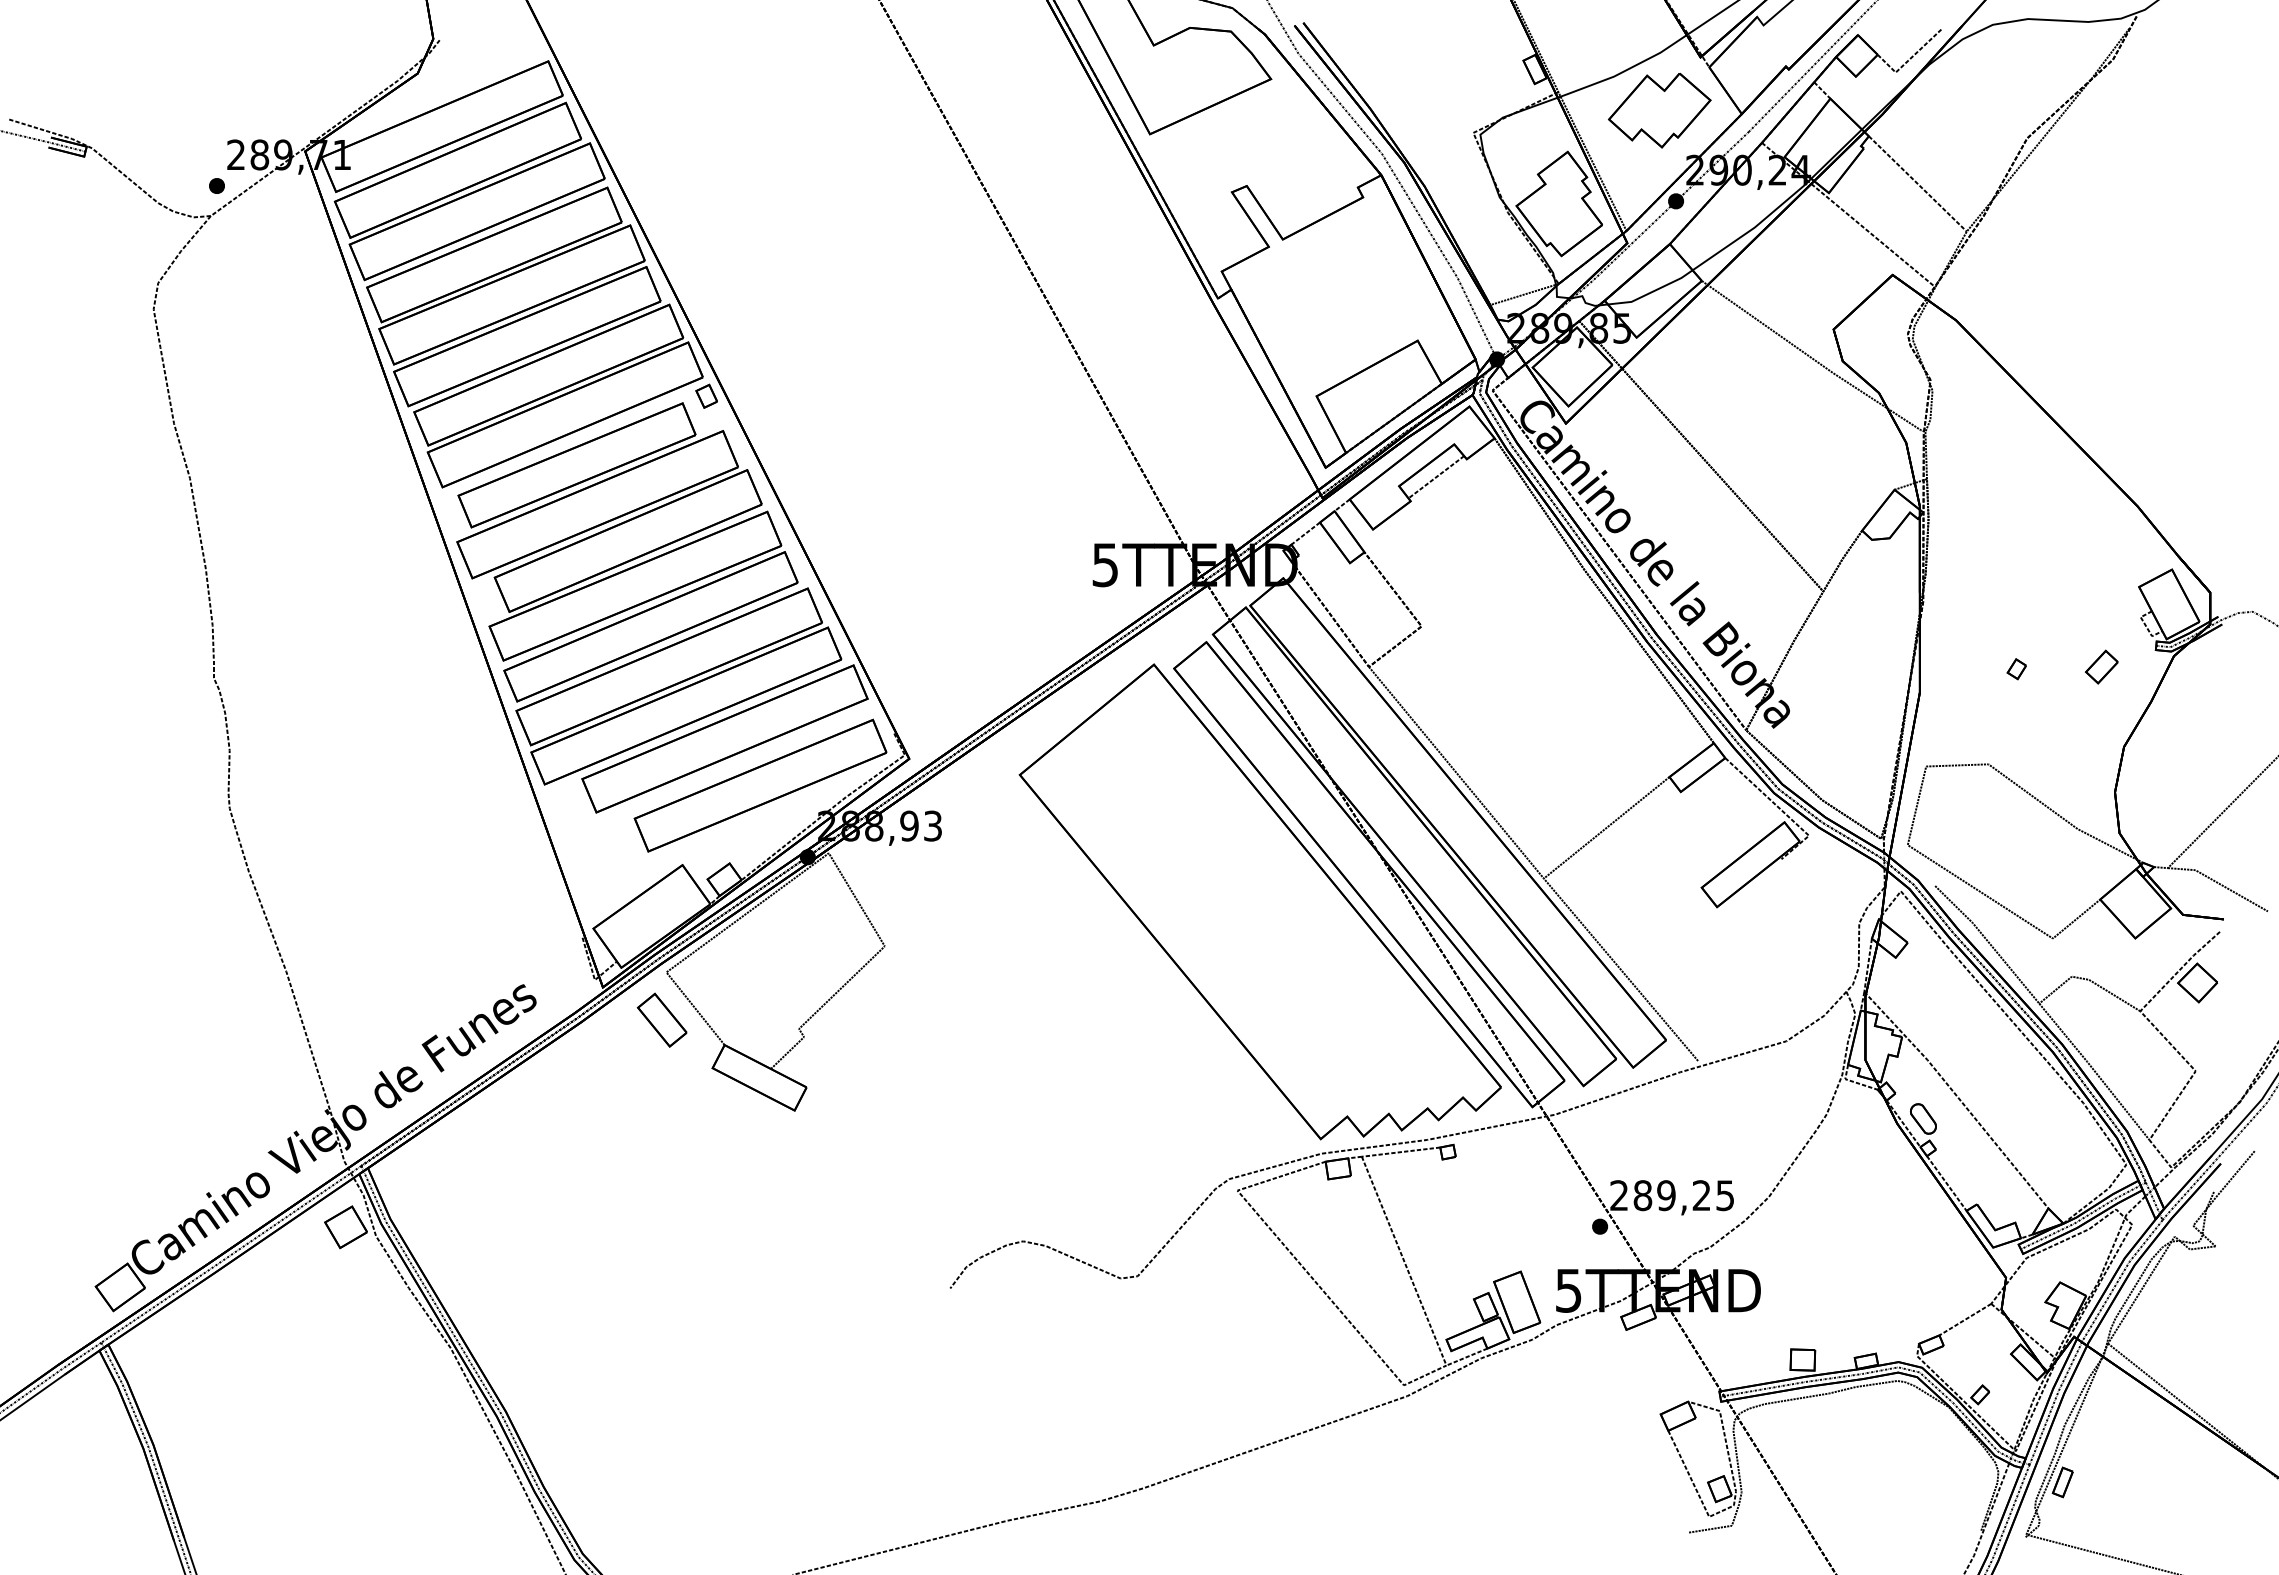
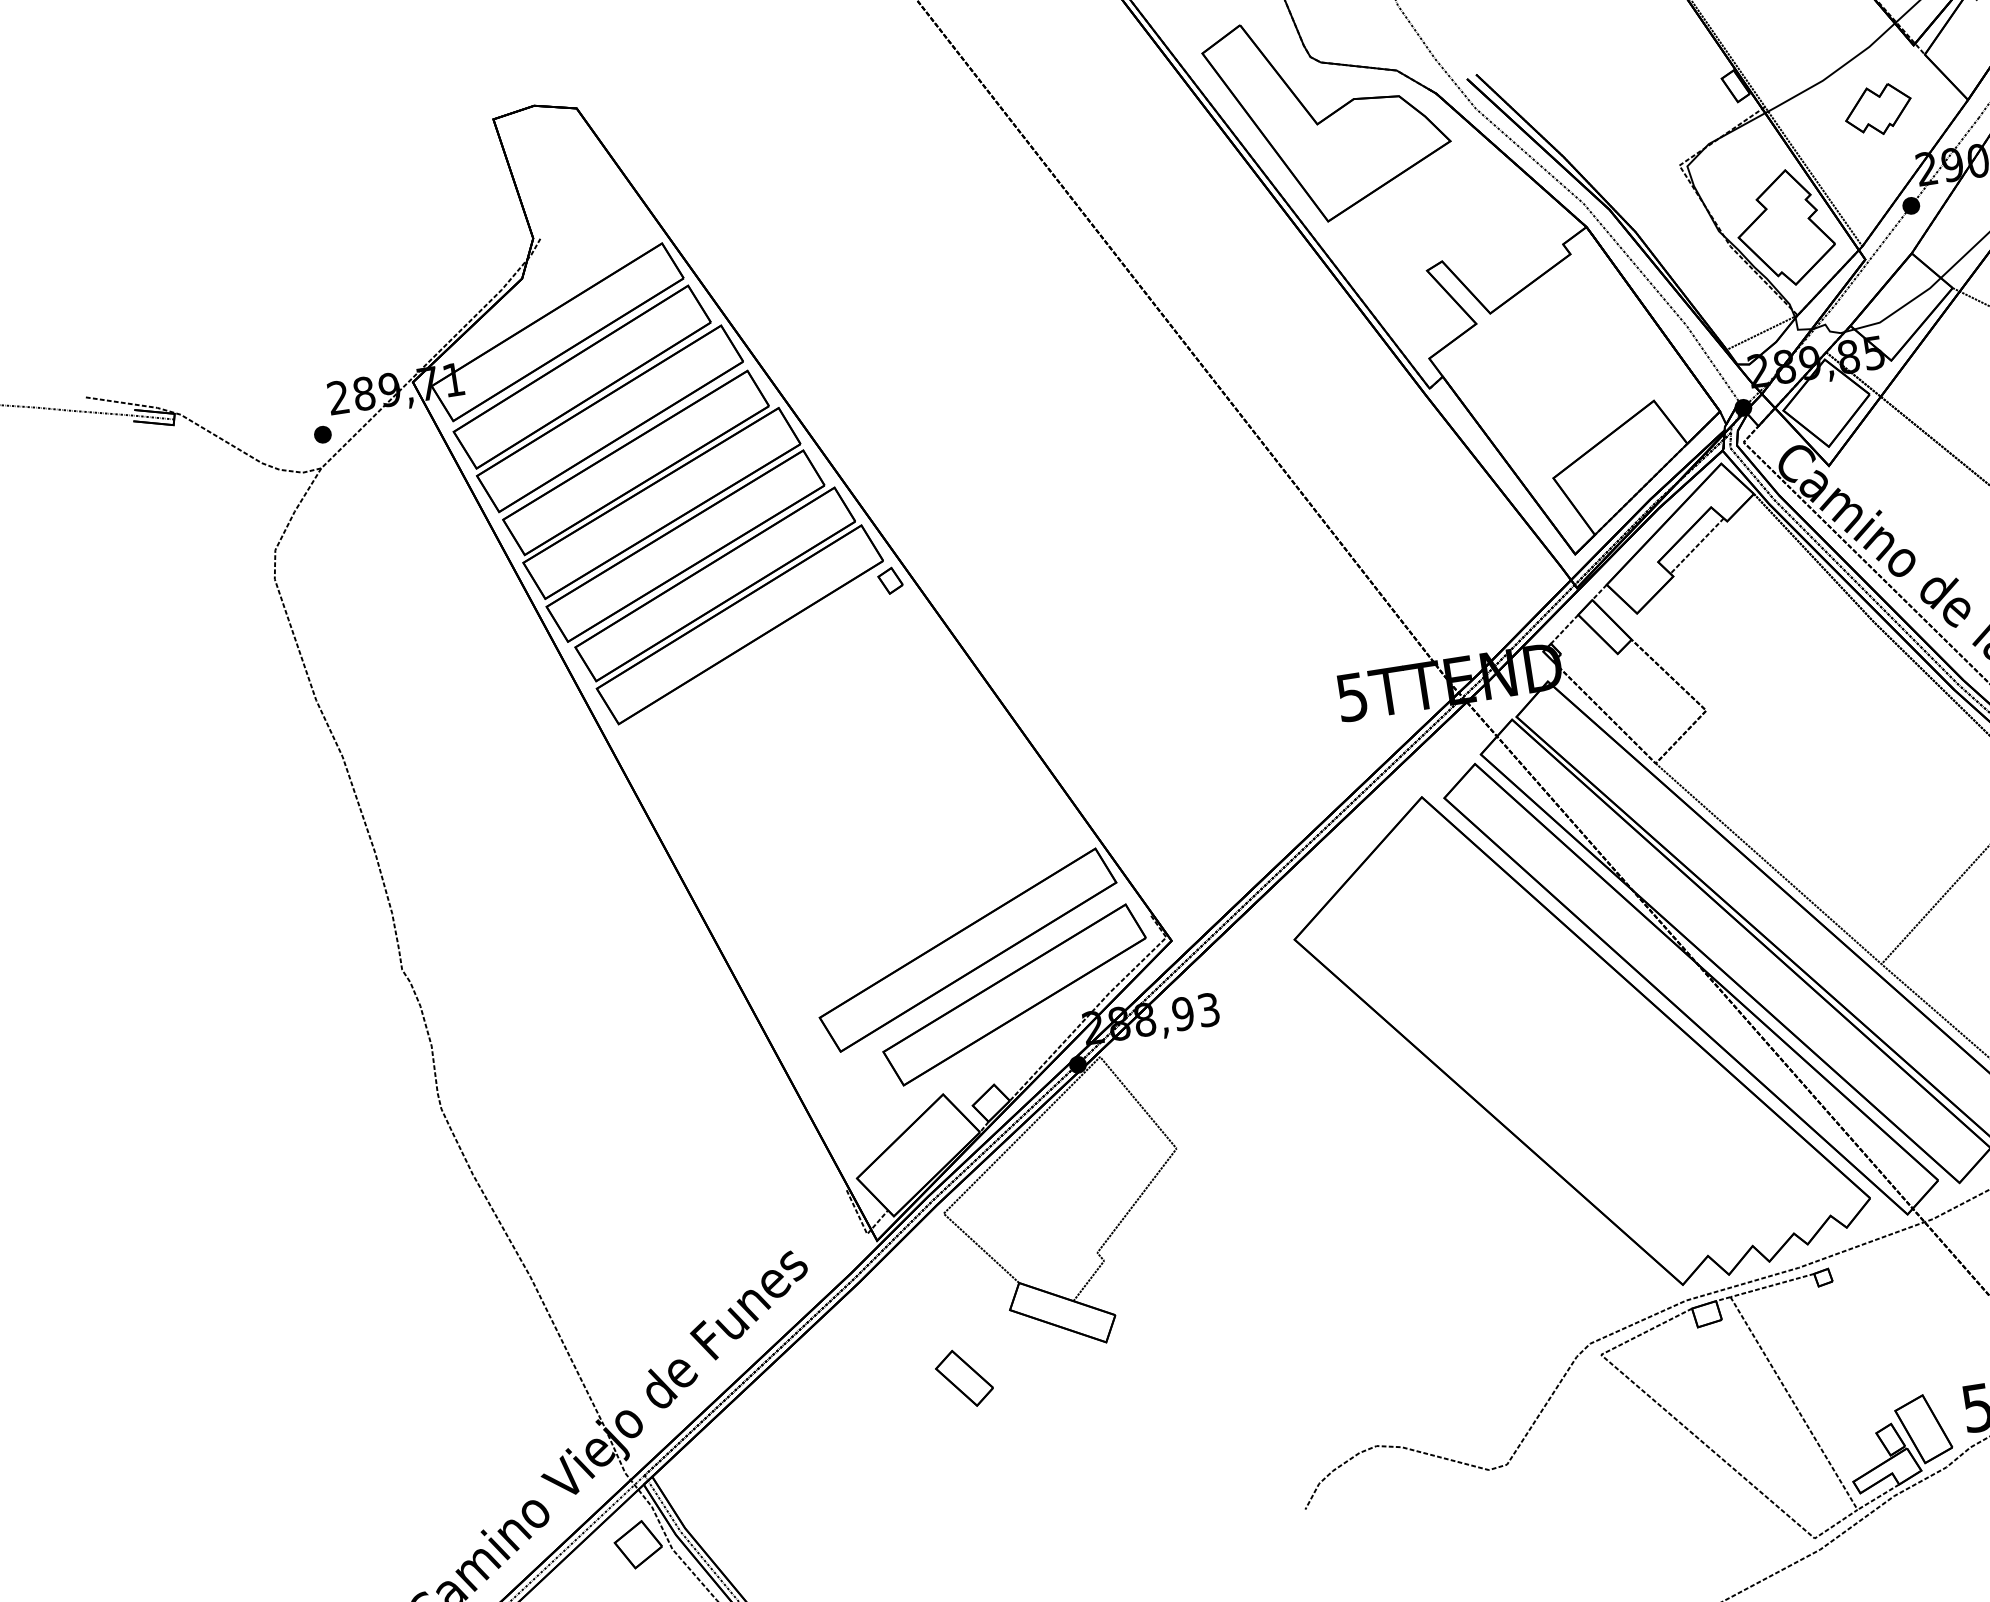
part: (1659, 110) -> (1877, 109), size x0.6
part: (649, 593) -> (861, 804), removed
part: (661, 1019) -> (963, 1377), moved

